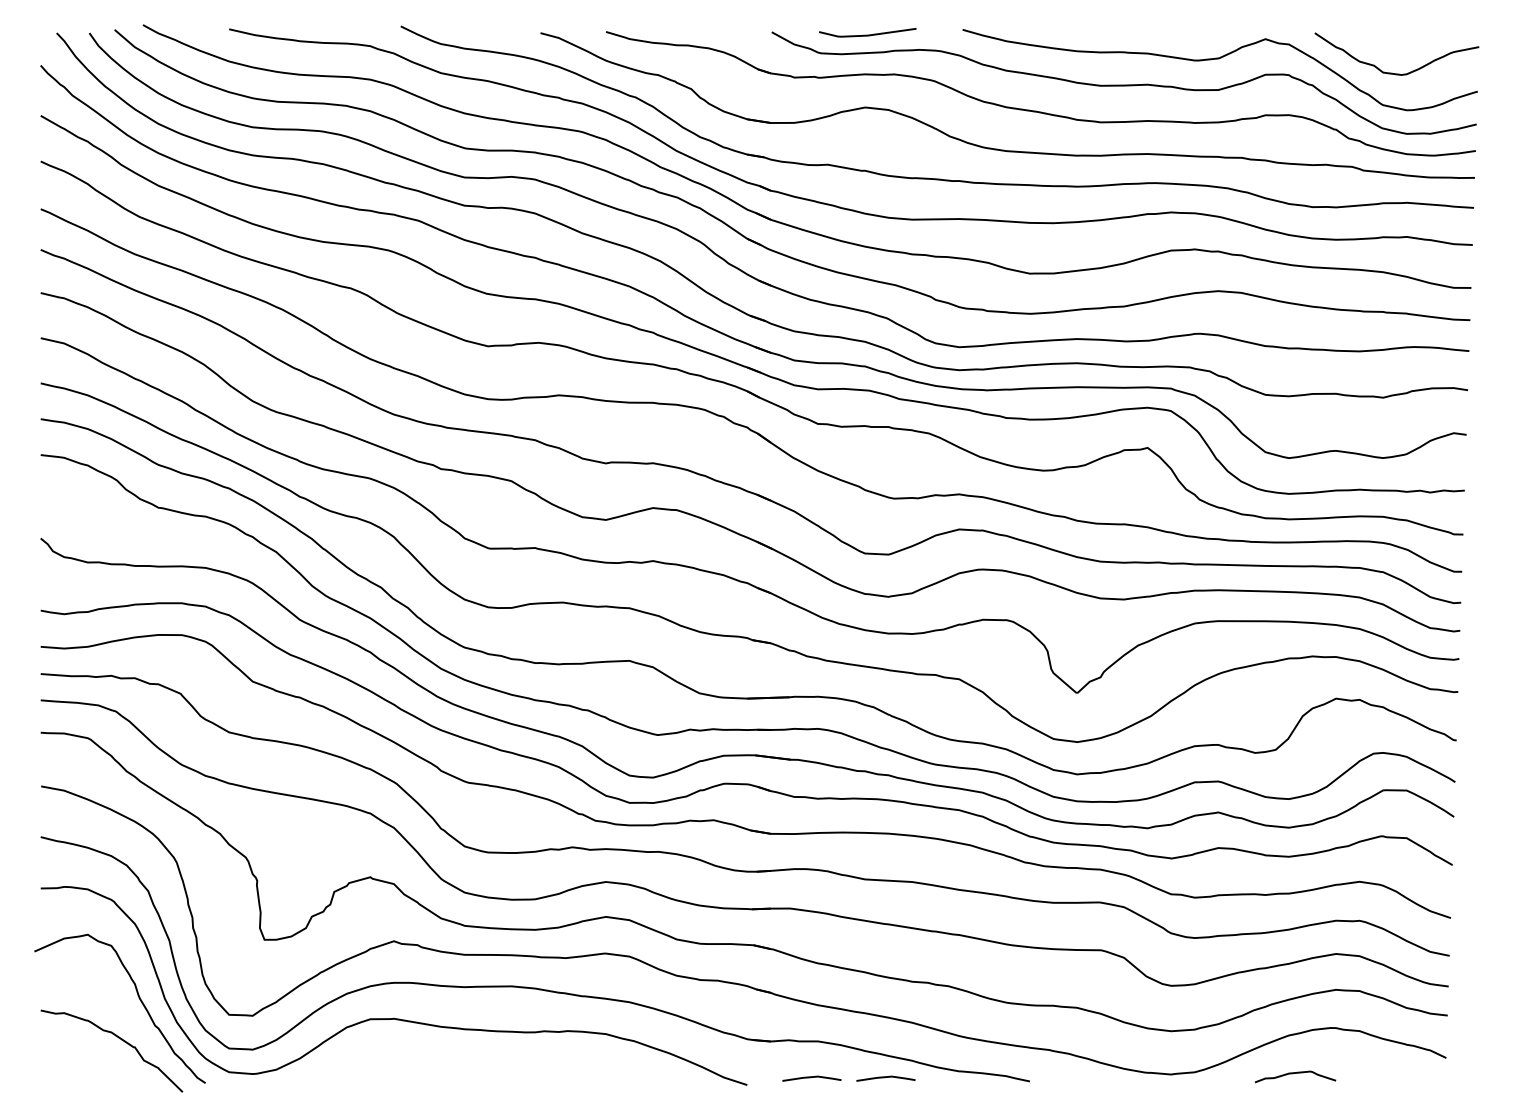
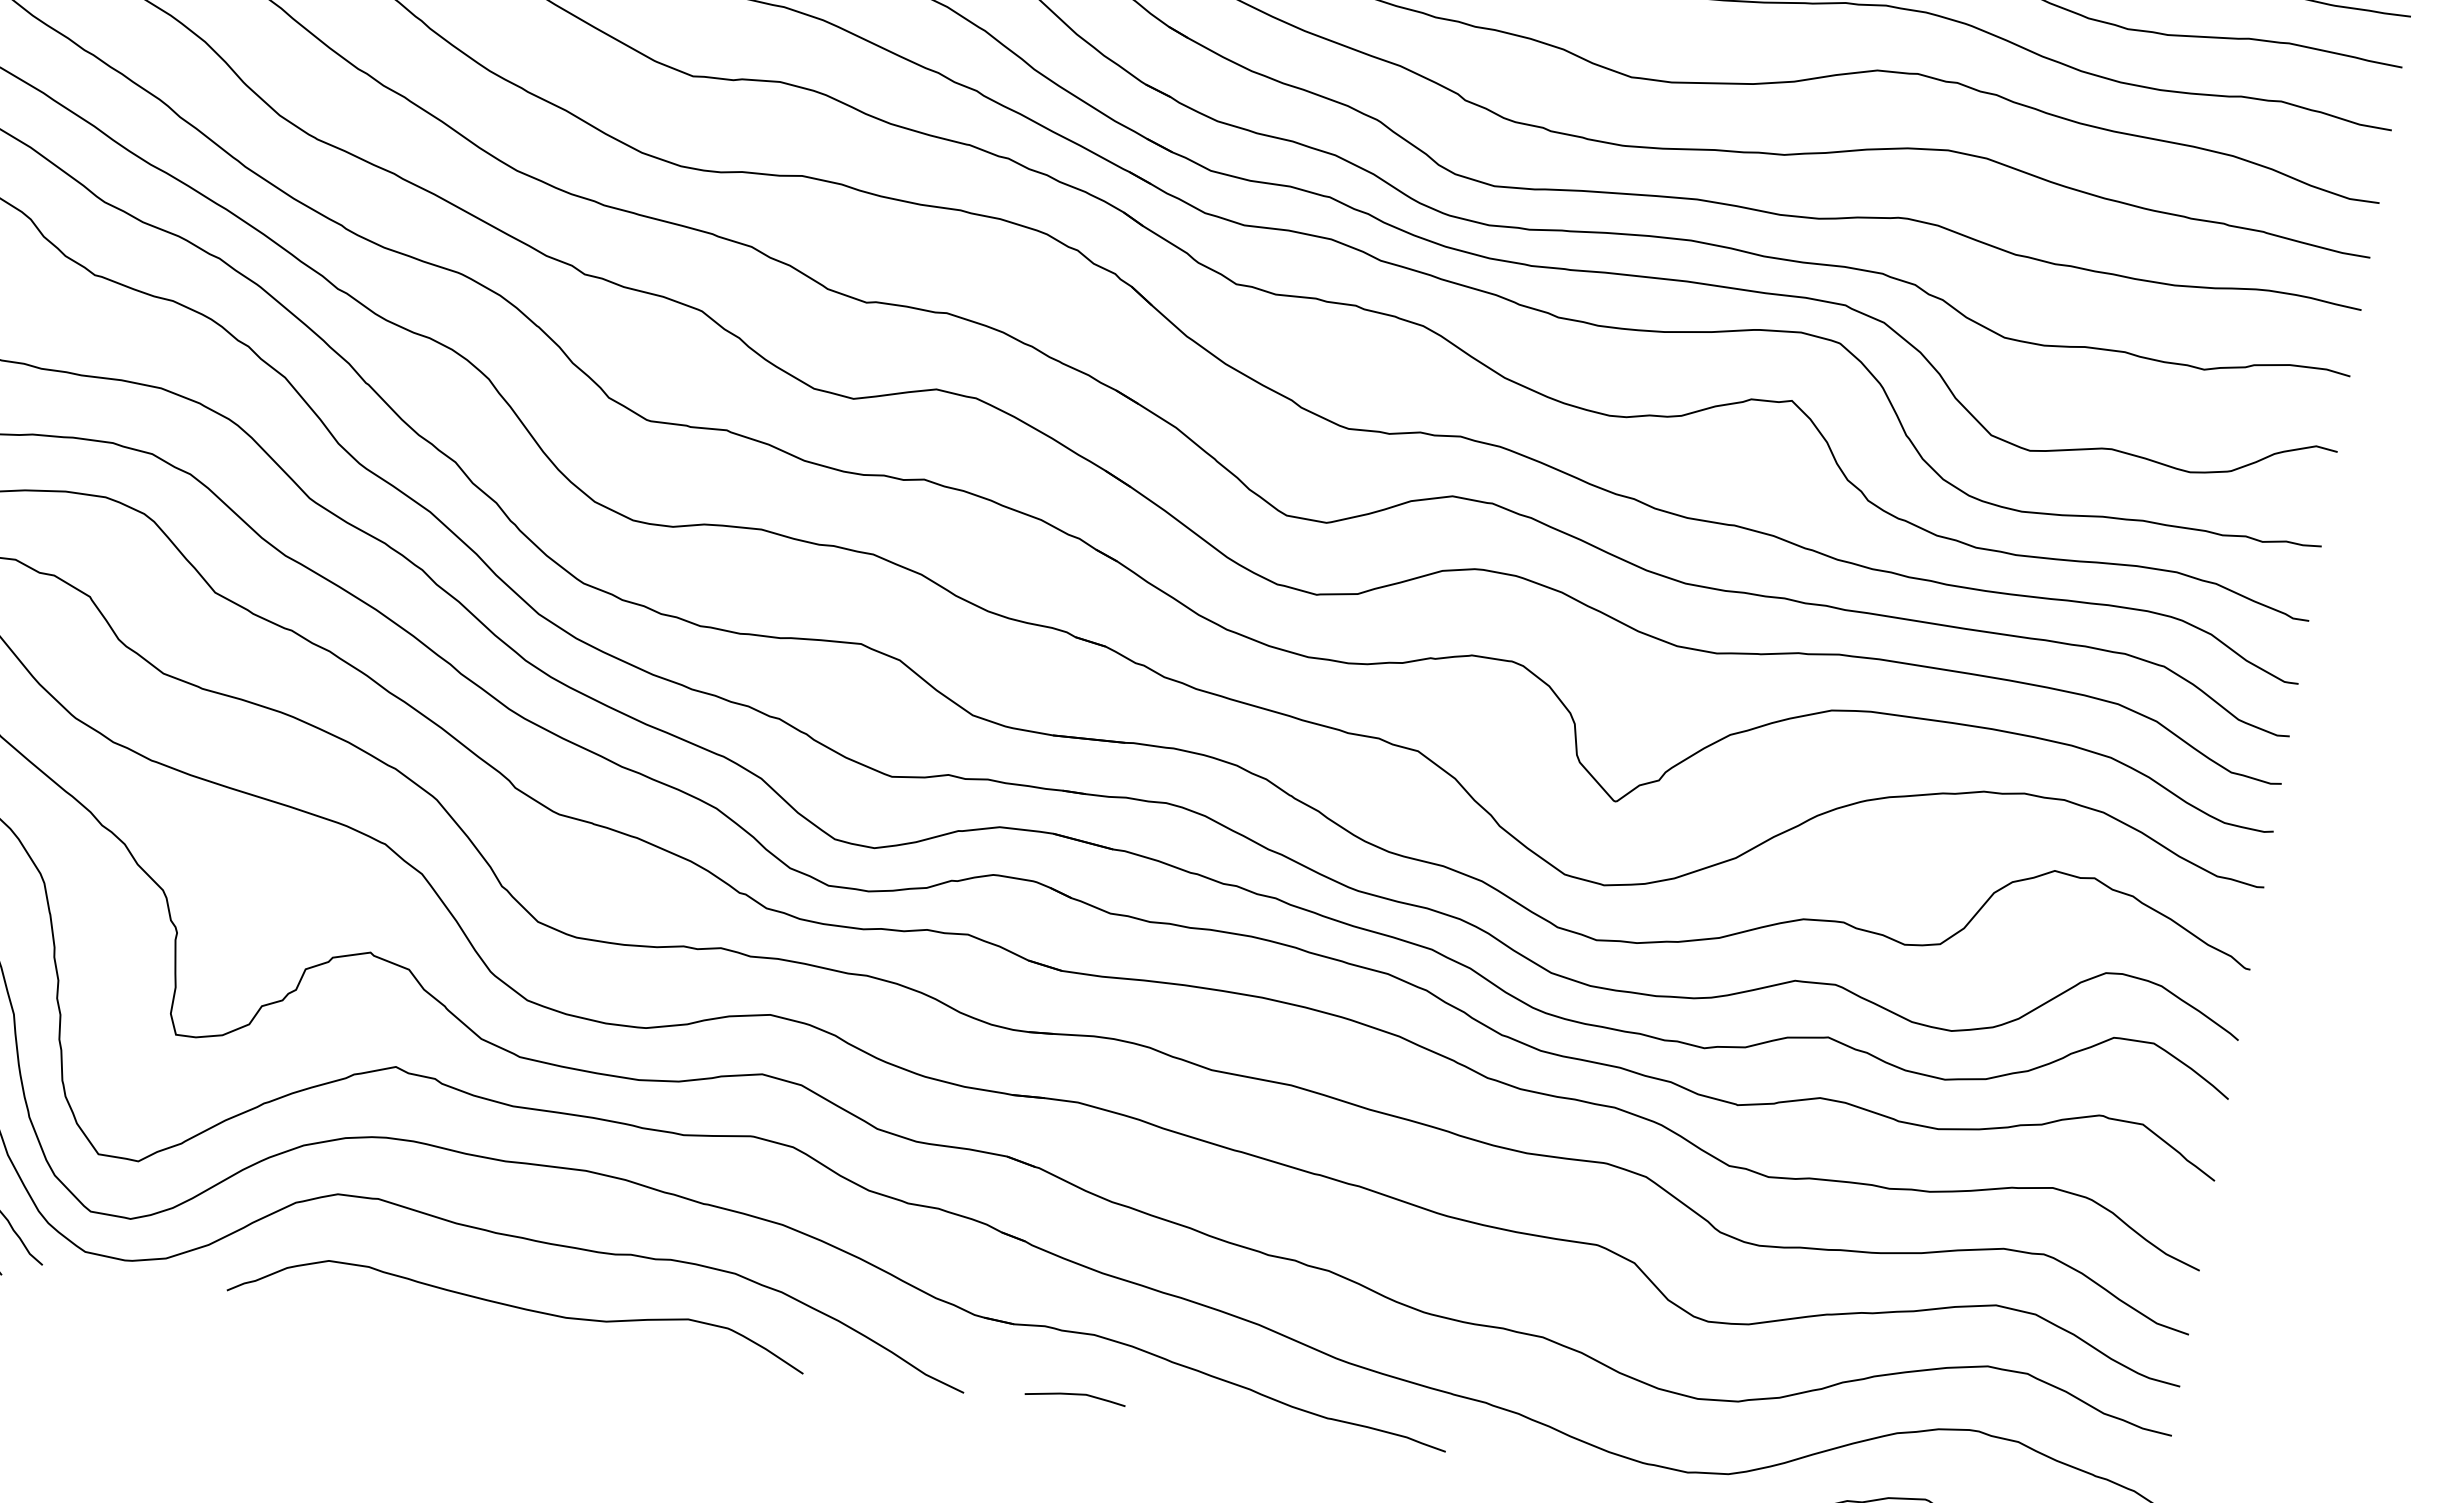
curve: (483, 1071) -> (518, 1309), added
line: (885, 1077) -> (1200, 1411), removed

